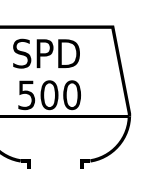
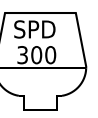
text: (26, 94) -> (22, 54), 500 -> 300

